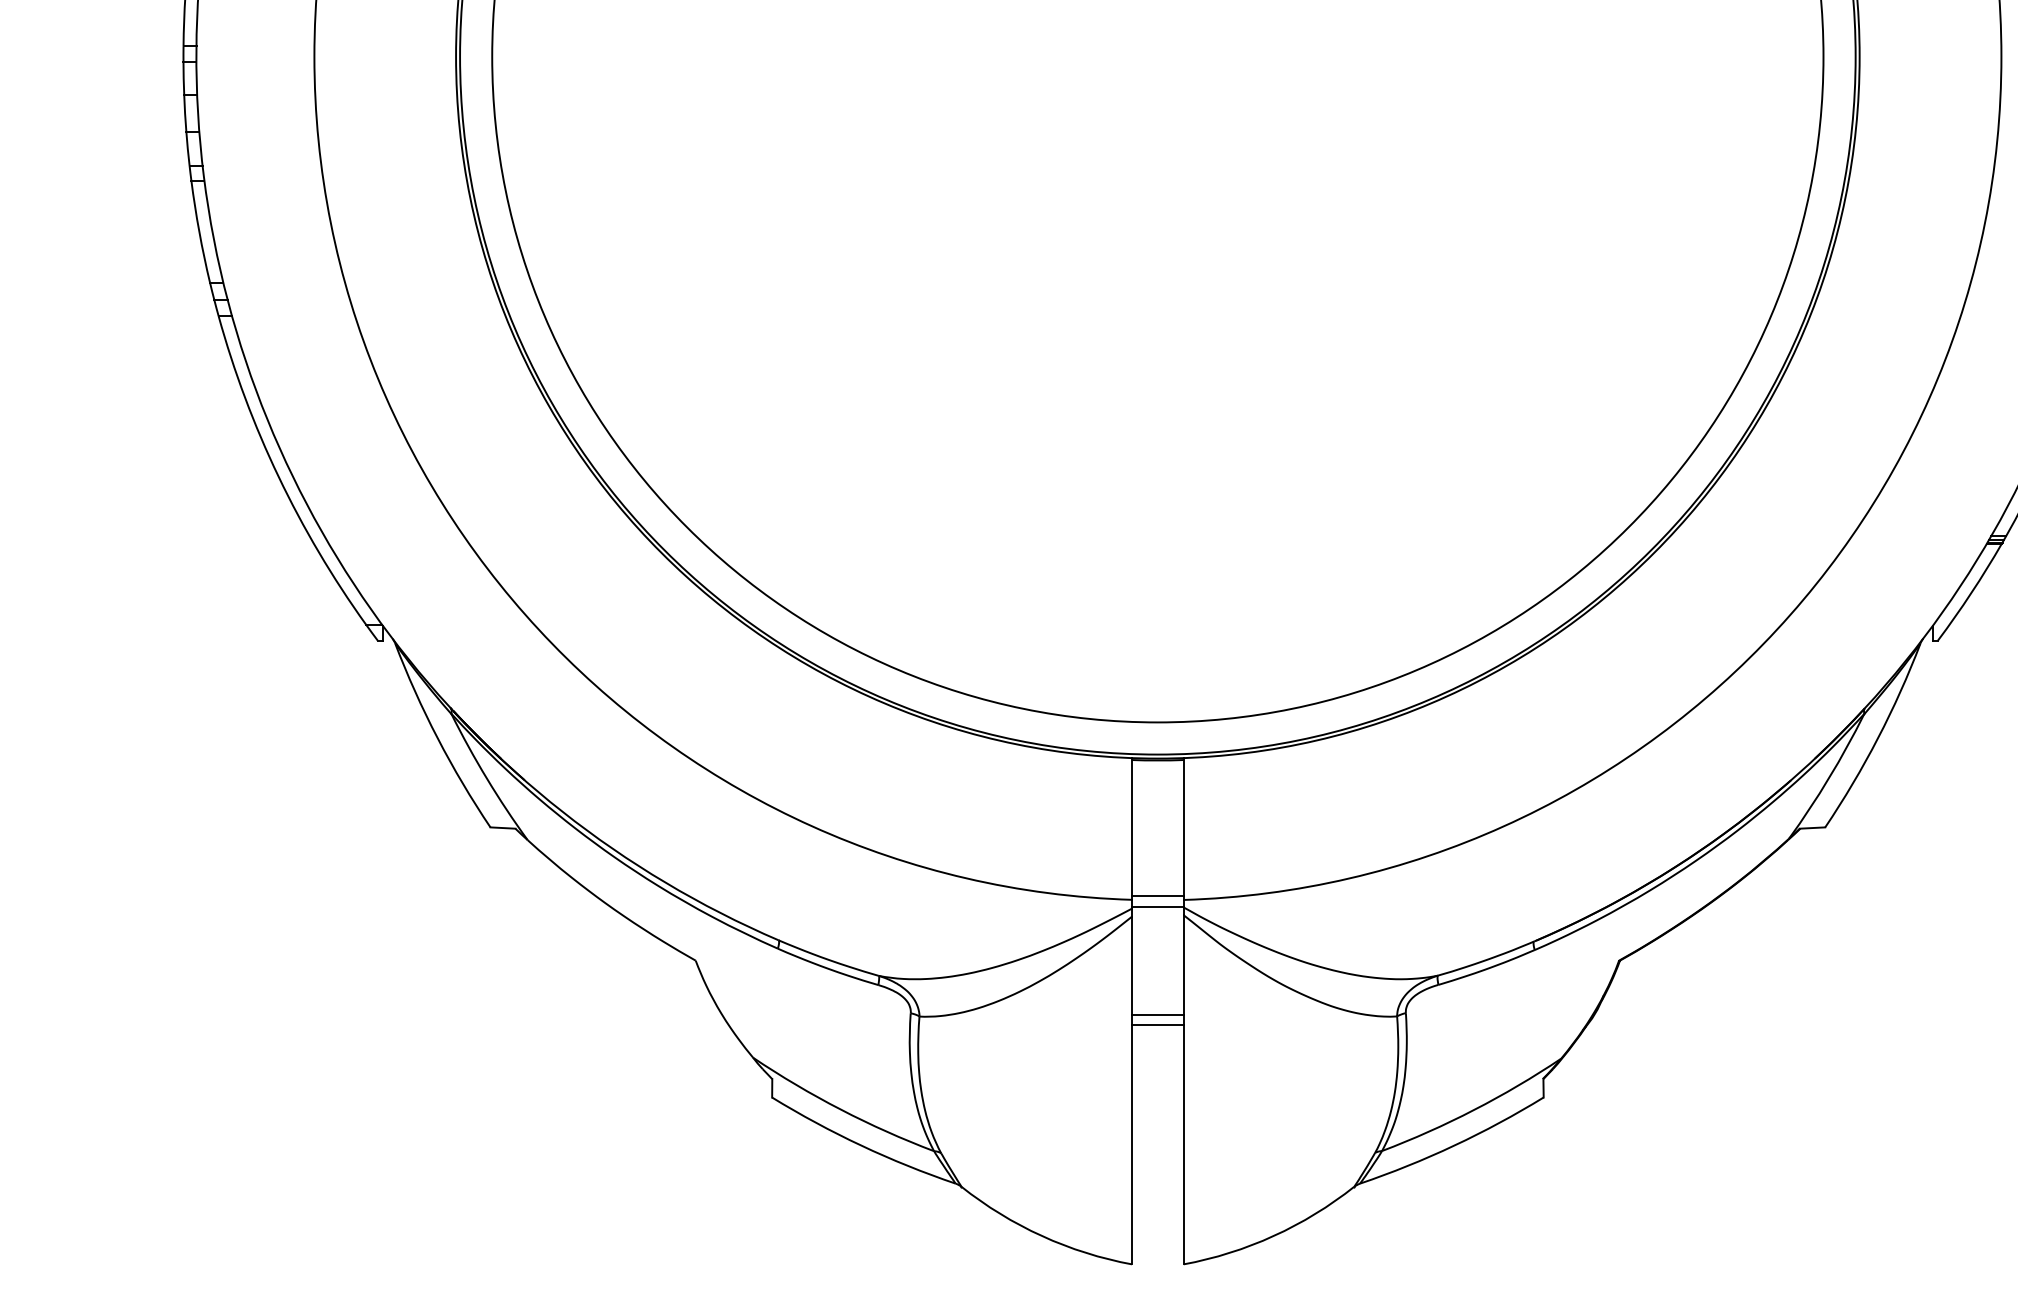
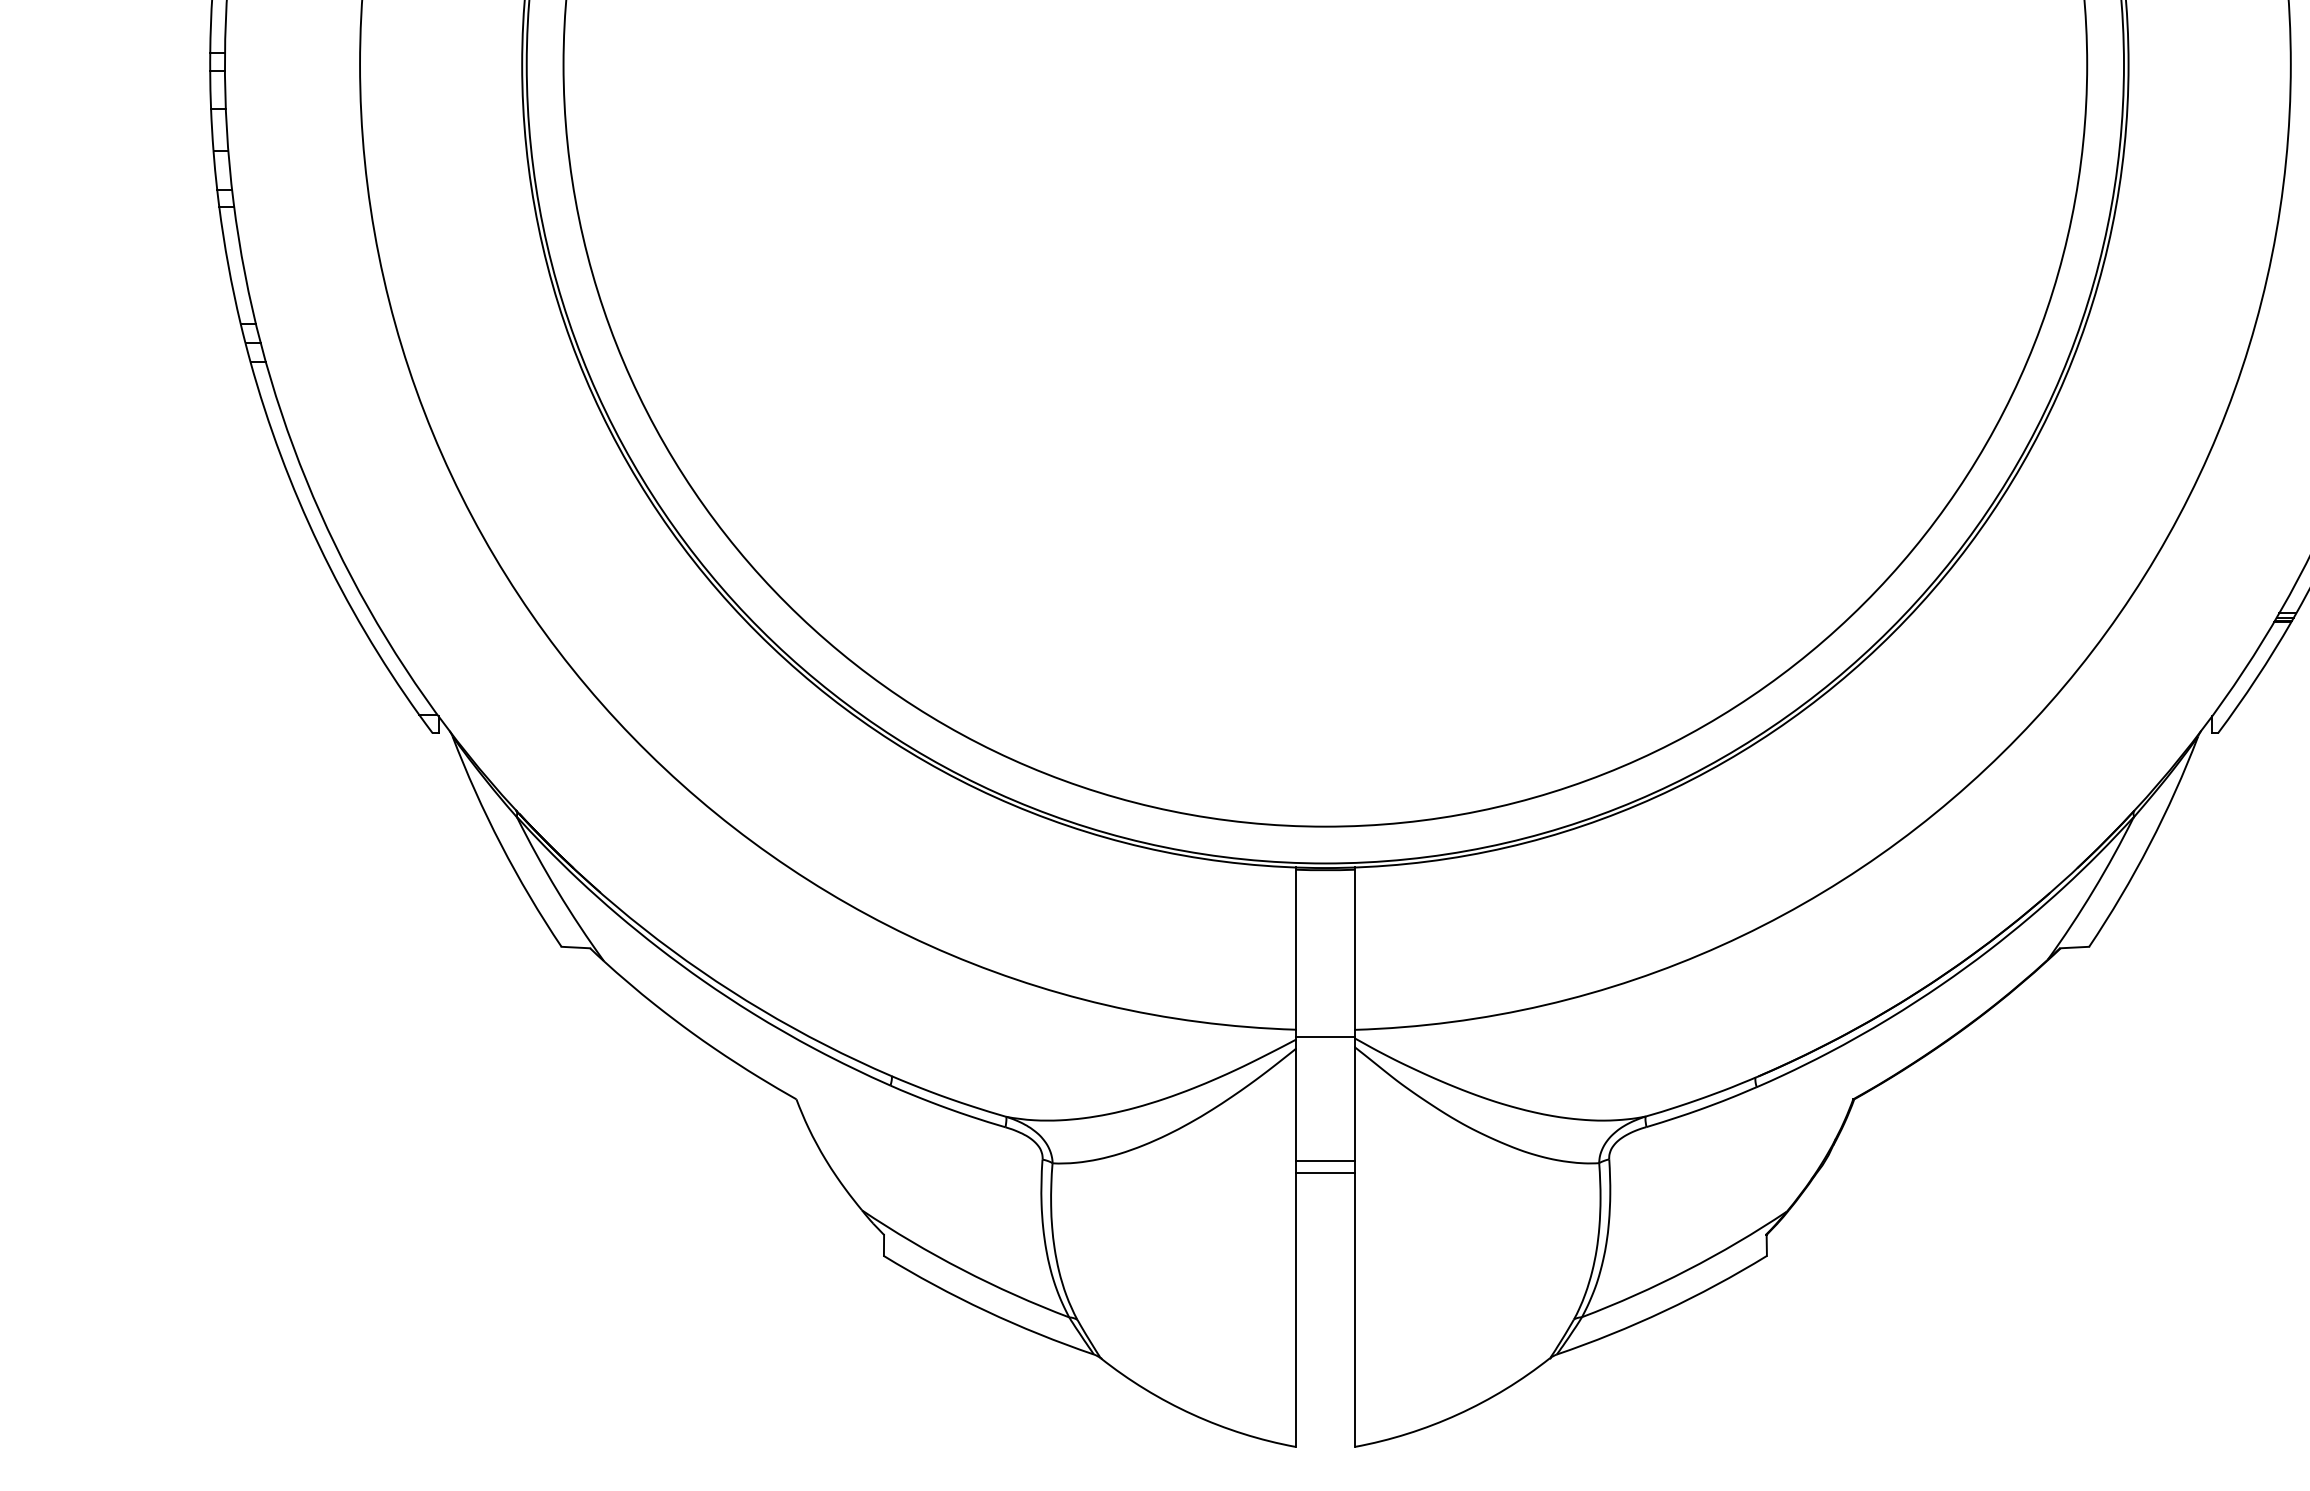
line: (1157, 896) -> (1324, 1025), removed

